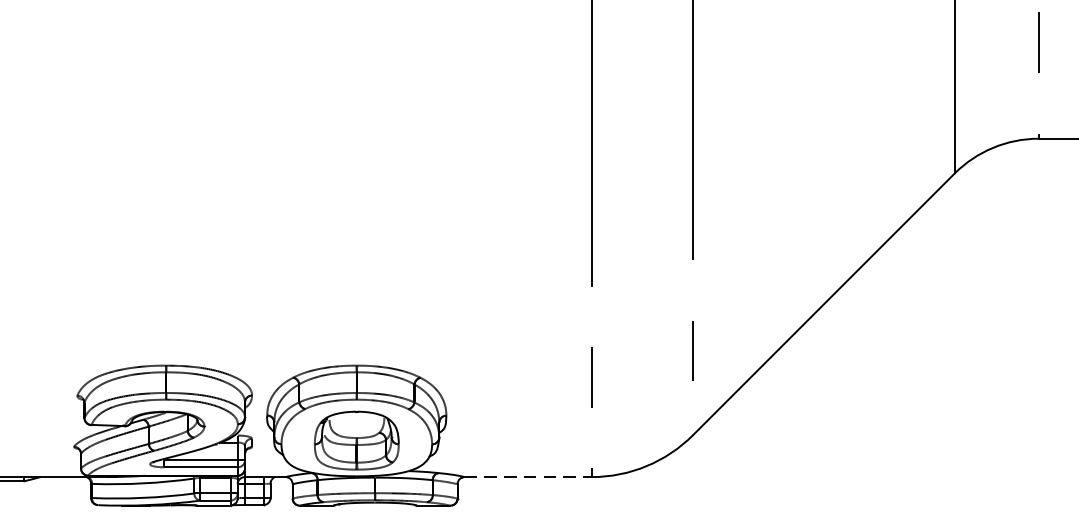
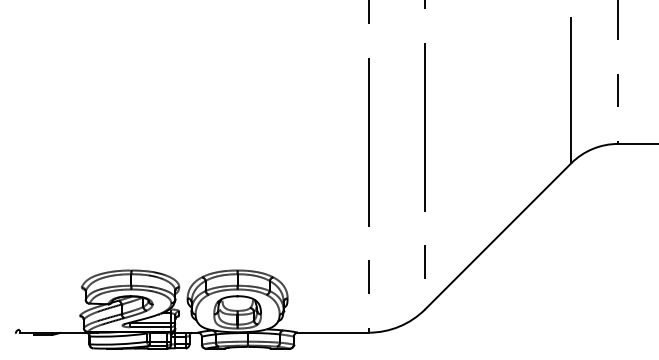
line: (528, 476) -> (333, 332), dashed -> solid

